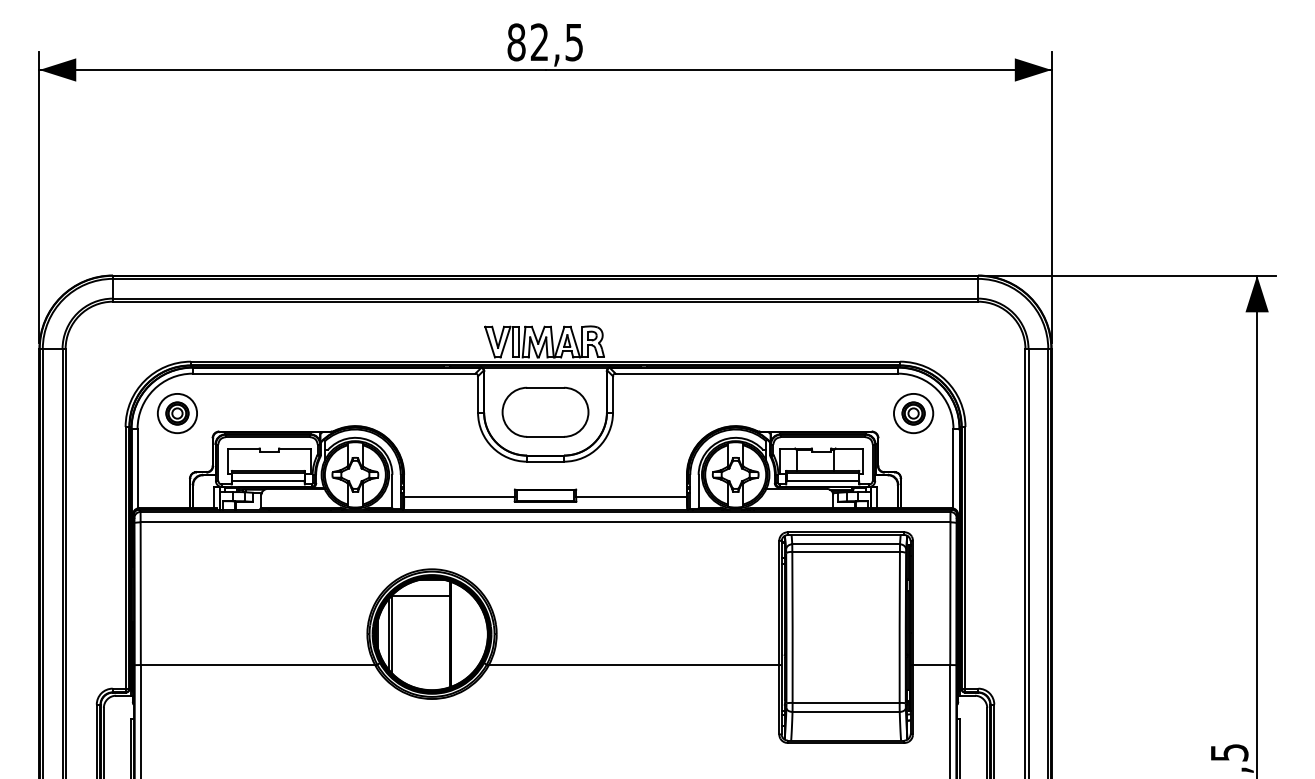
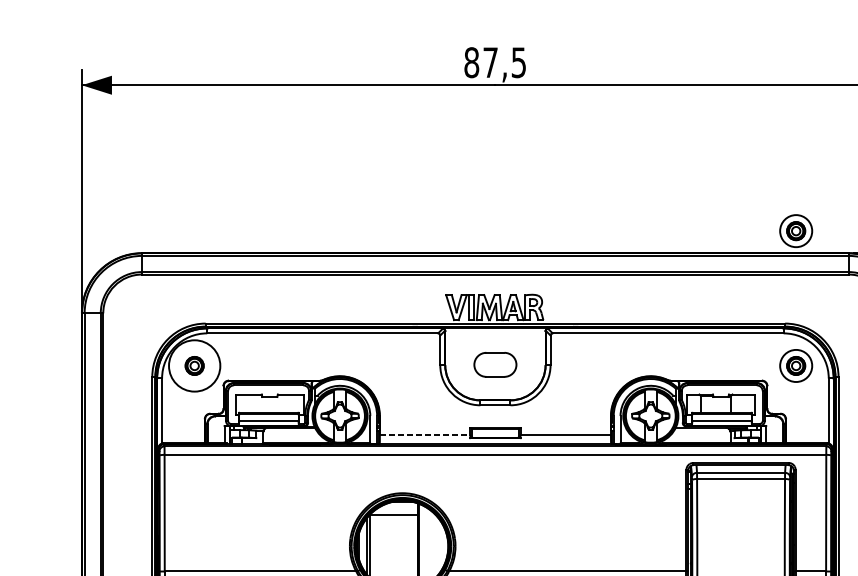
text: (539, 41) -> (490, 61), 82,5 -> 87,5
part: (913, 248) -> (796, 231), added
part: (545, 411) -> (495, 364), size x0.6
circle: (177, 413) -> (194, 365), size x1.6
line: (460, 497) -> (425, 434), solid -> dashed

